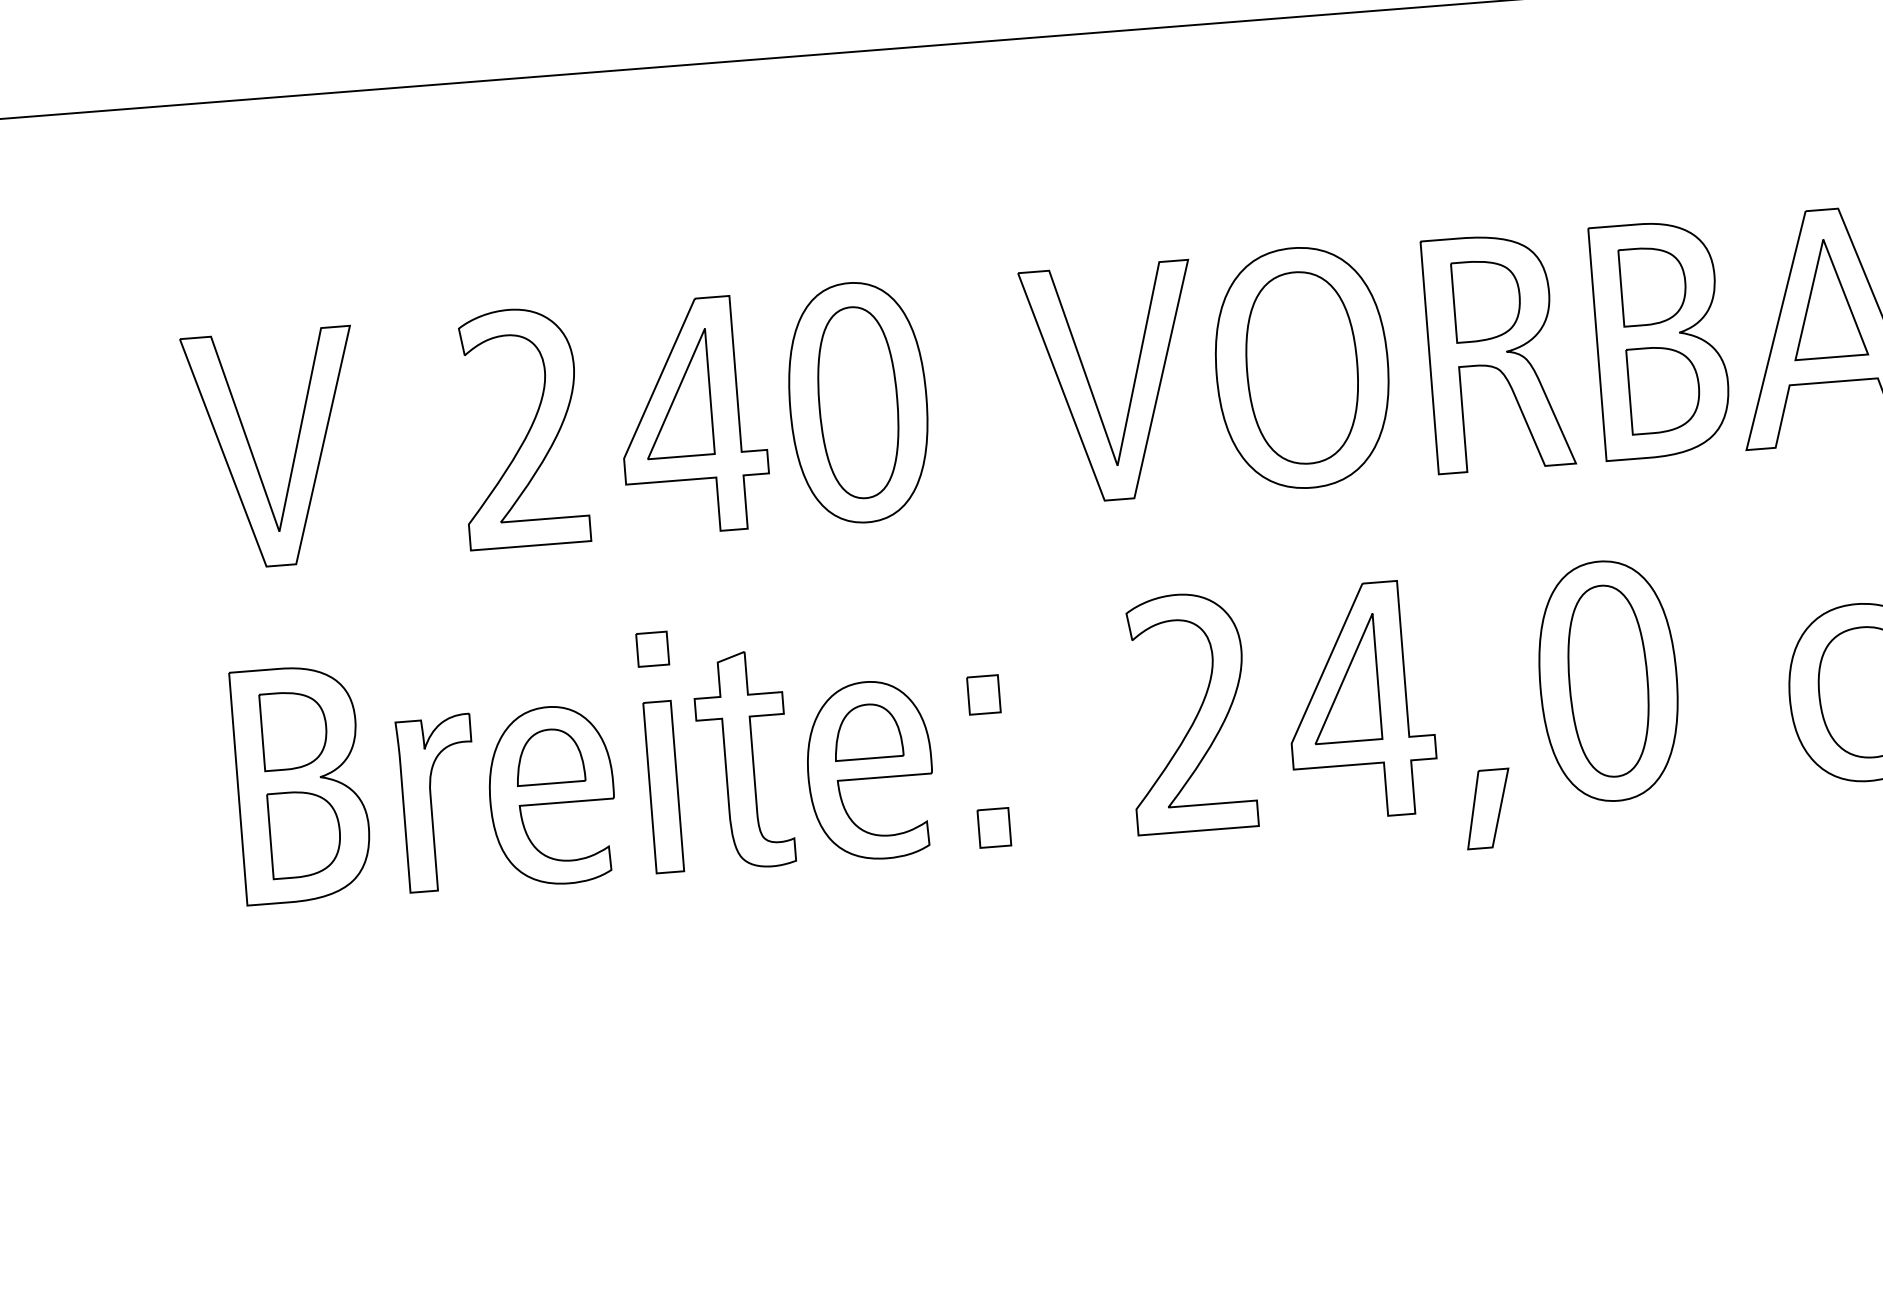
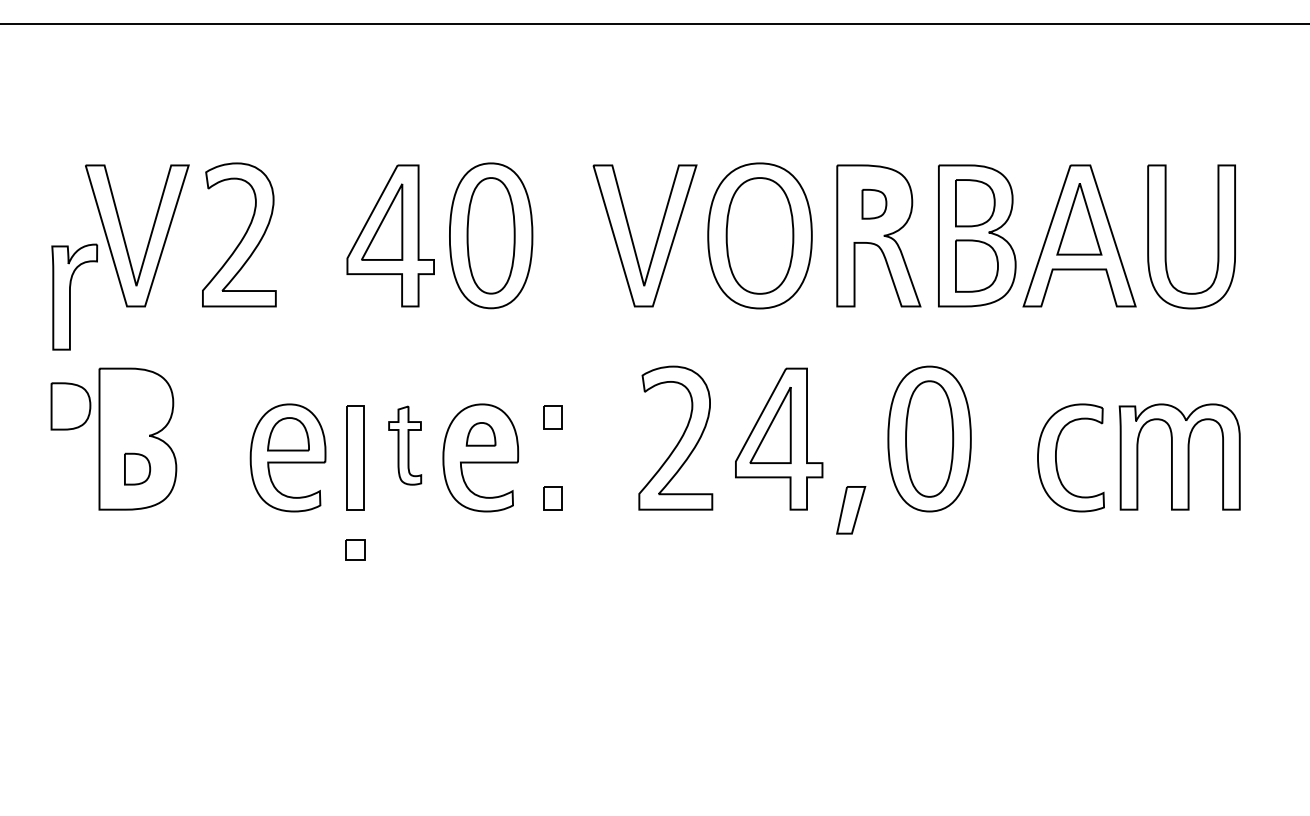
part: (1487, 301) -> (874, 204), size x0.6
part: (522, 426) -> (239, 234), moved
part: (652, 649) -> (355, 549), moved
part: (293, 730) -> (70, 406), moved
part: (866, 732) -> (480, 434), size x0.7
part: (742, 760) -> (404, 445), size x0.6
part: (438, 802) -> (74, 296), moved
part: (304, 832) -> (137, 468), size x0.6

